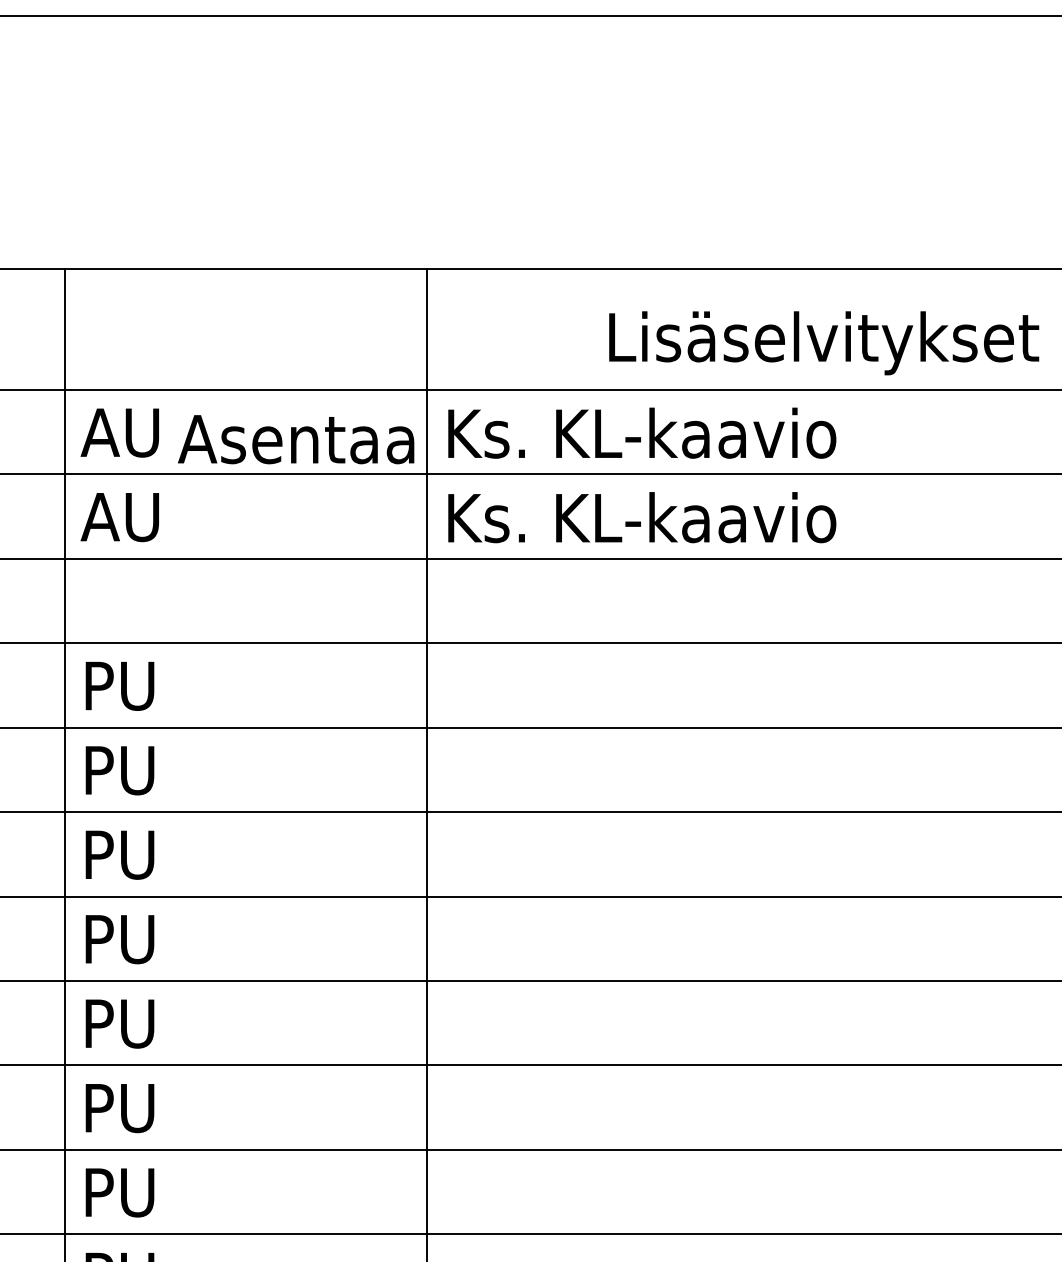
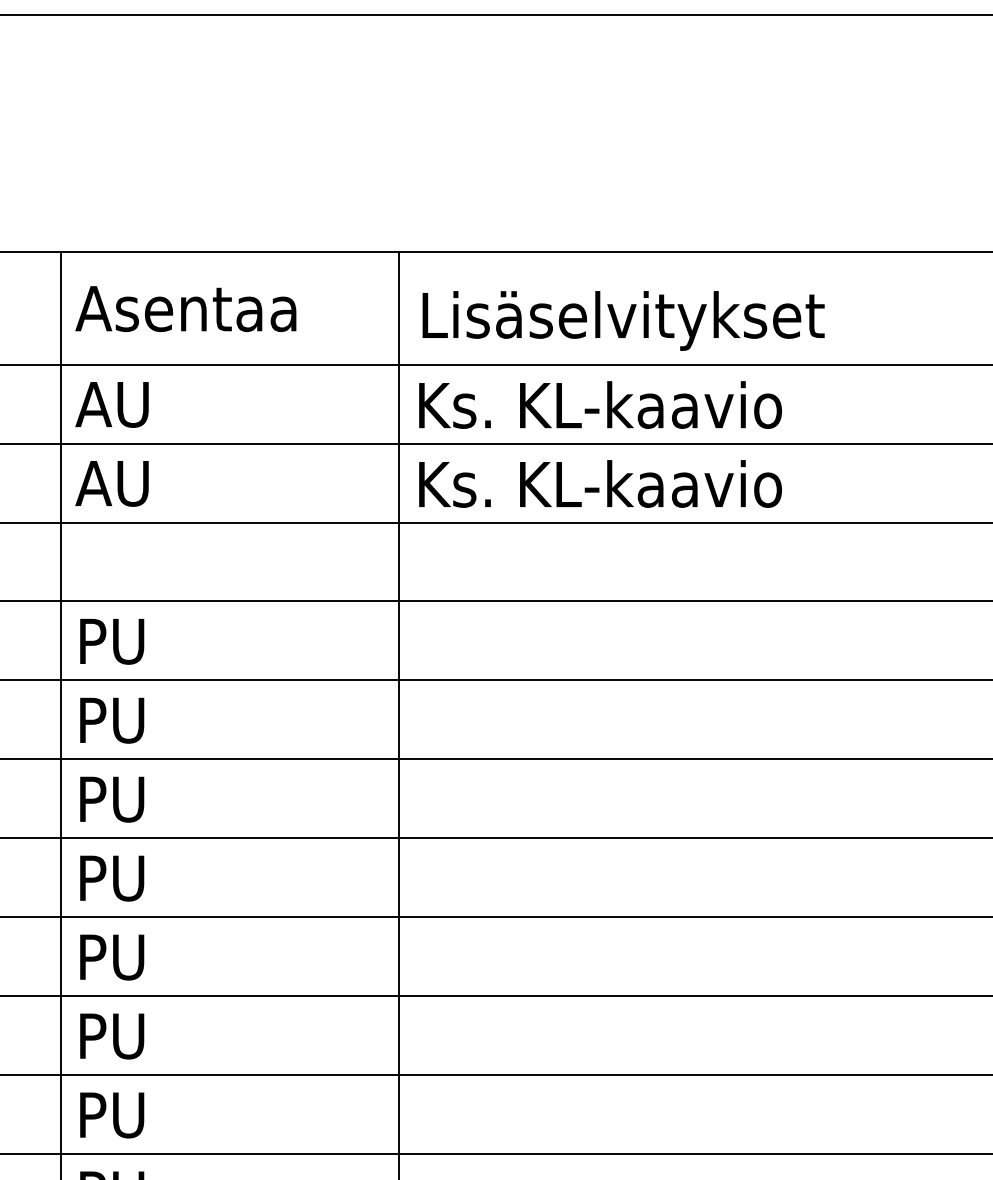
text: (824, 342) -> (623, 320), moved
text: (295, 440) -> (185, 309), moved

